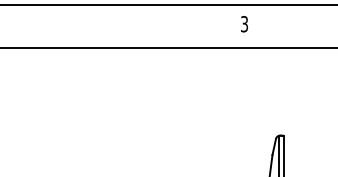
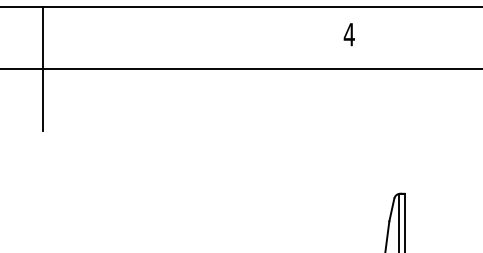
text: (243, 24) -> (348, 34), 3 -> 4
line: (30, 47) -> (43, 68), added

